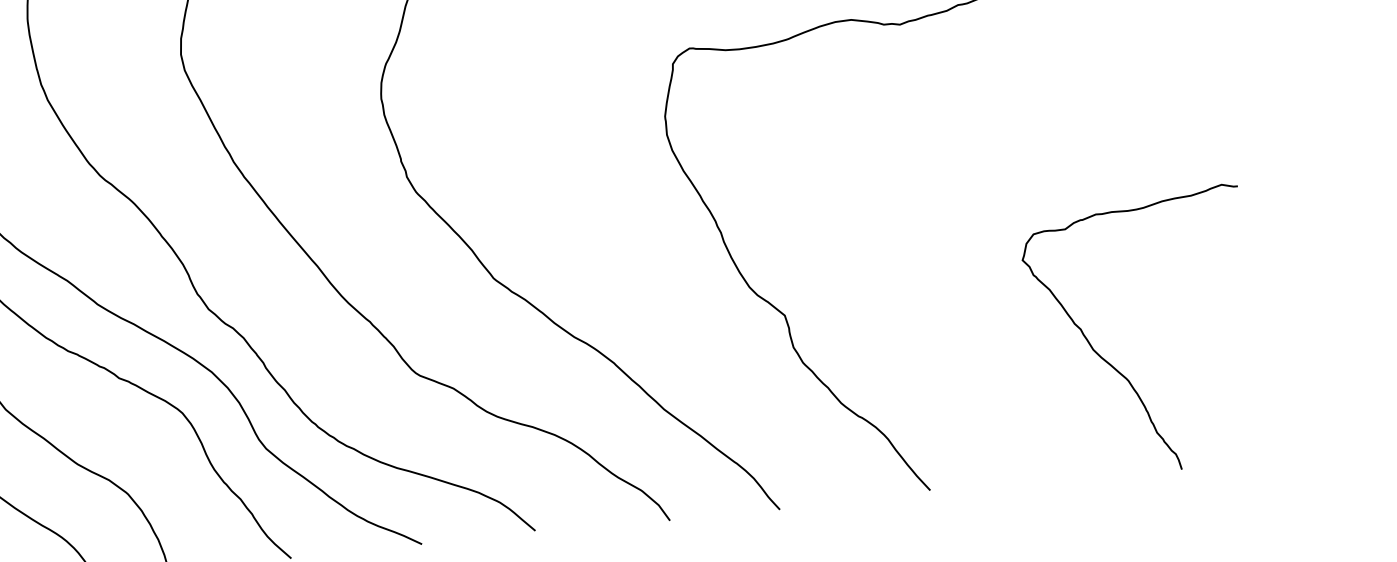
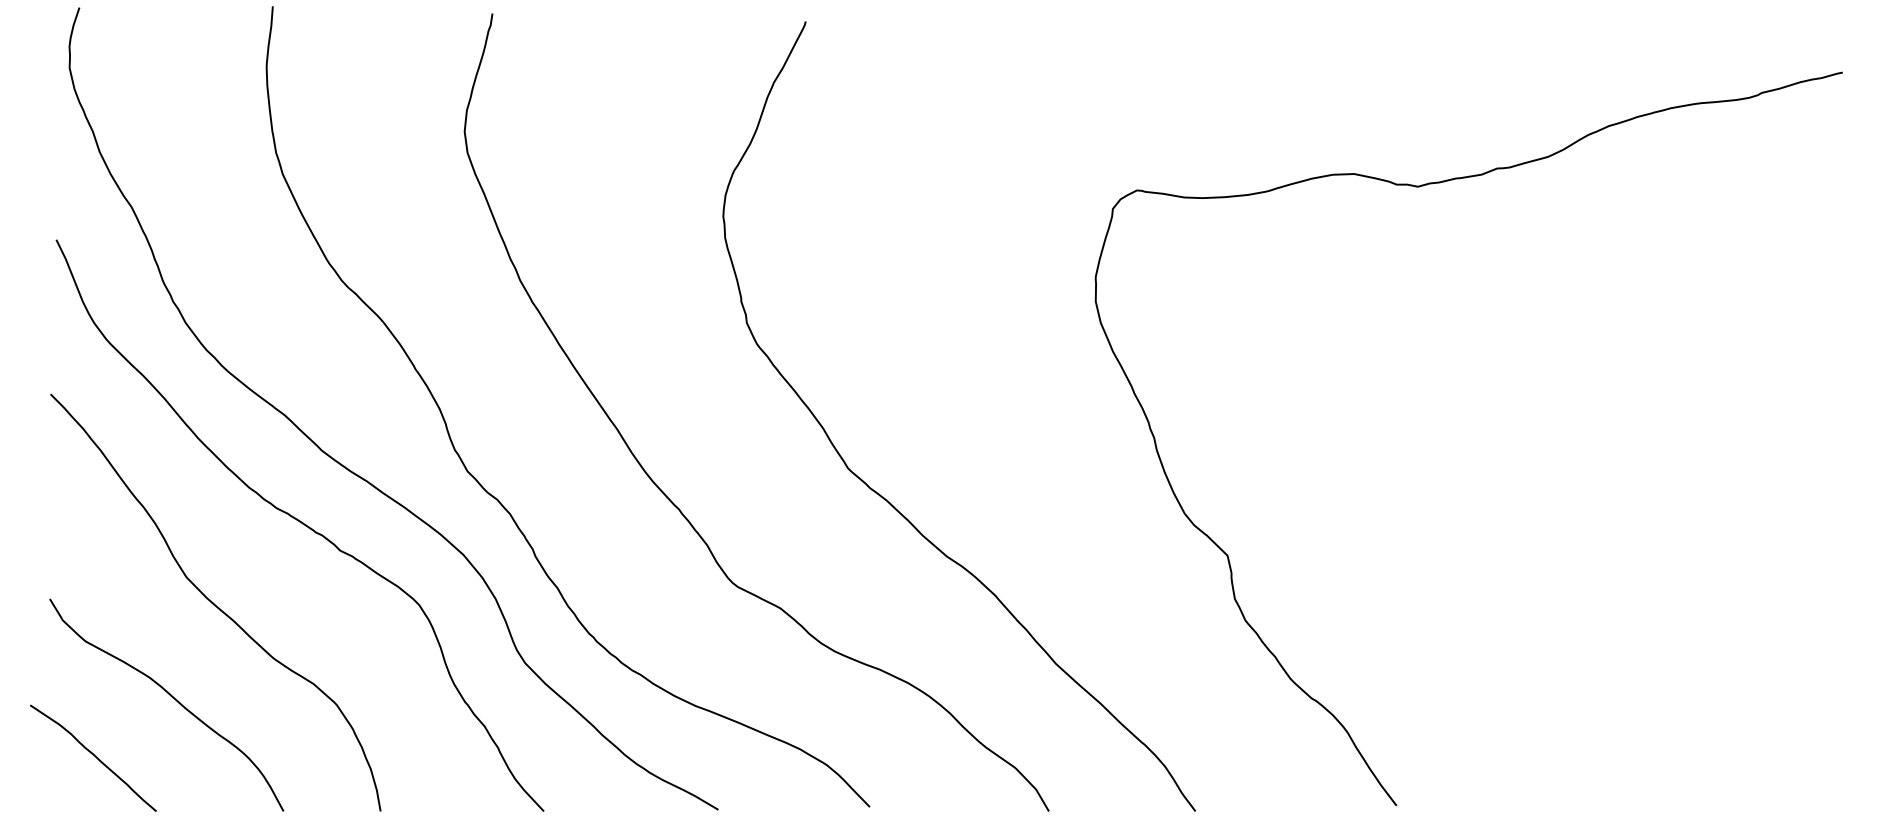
curve: (1113, 365) -> (1654, 665), removed

